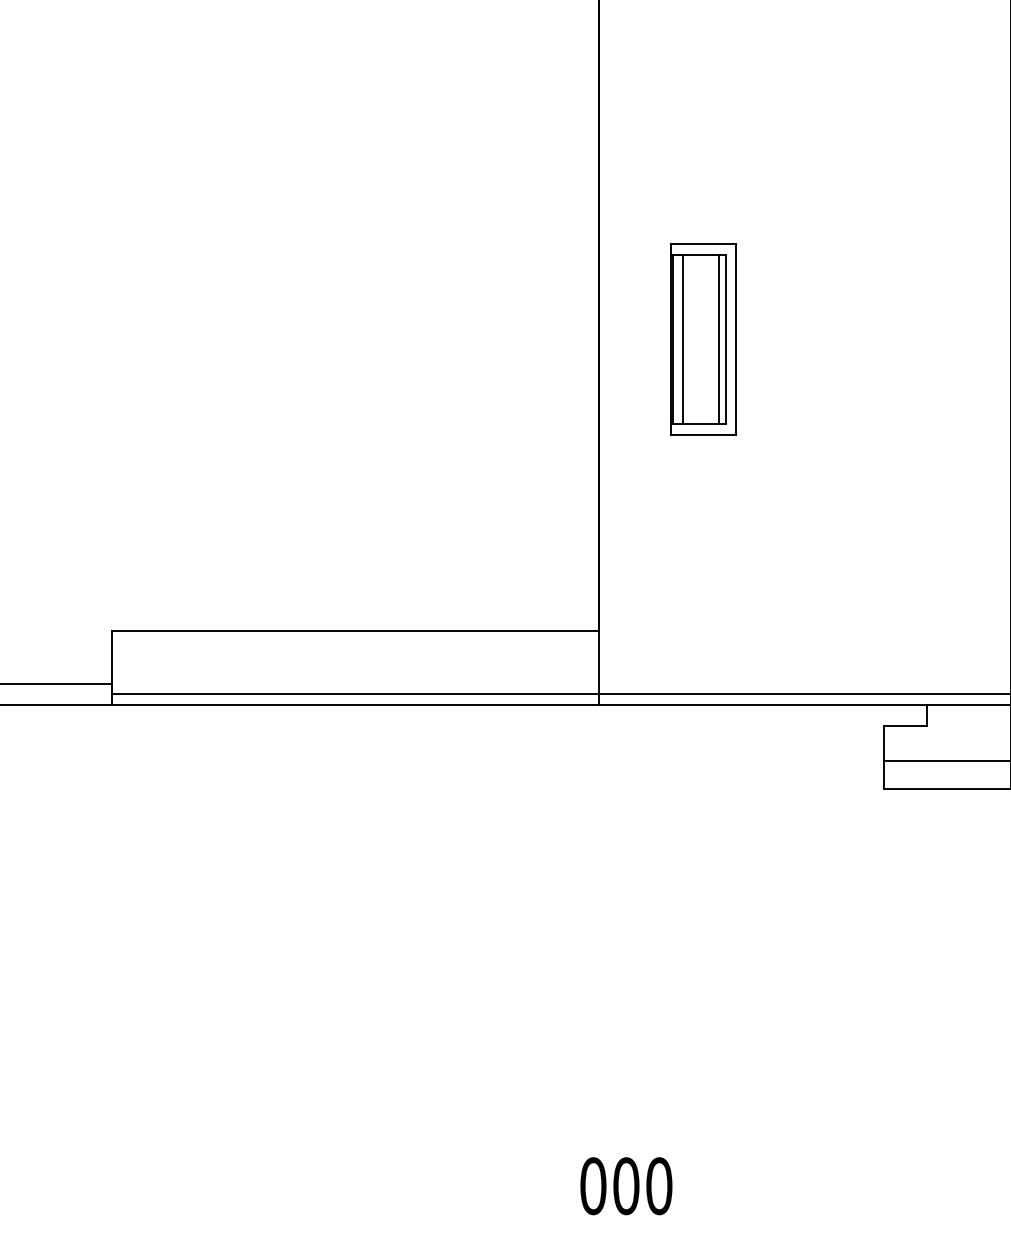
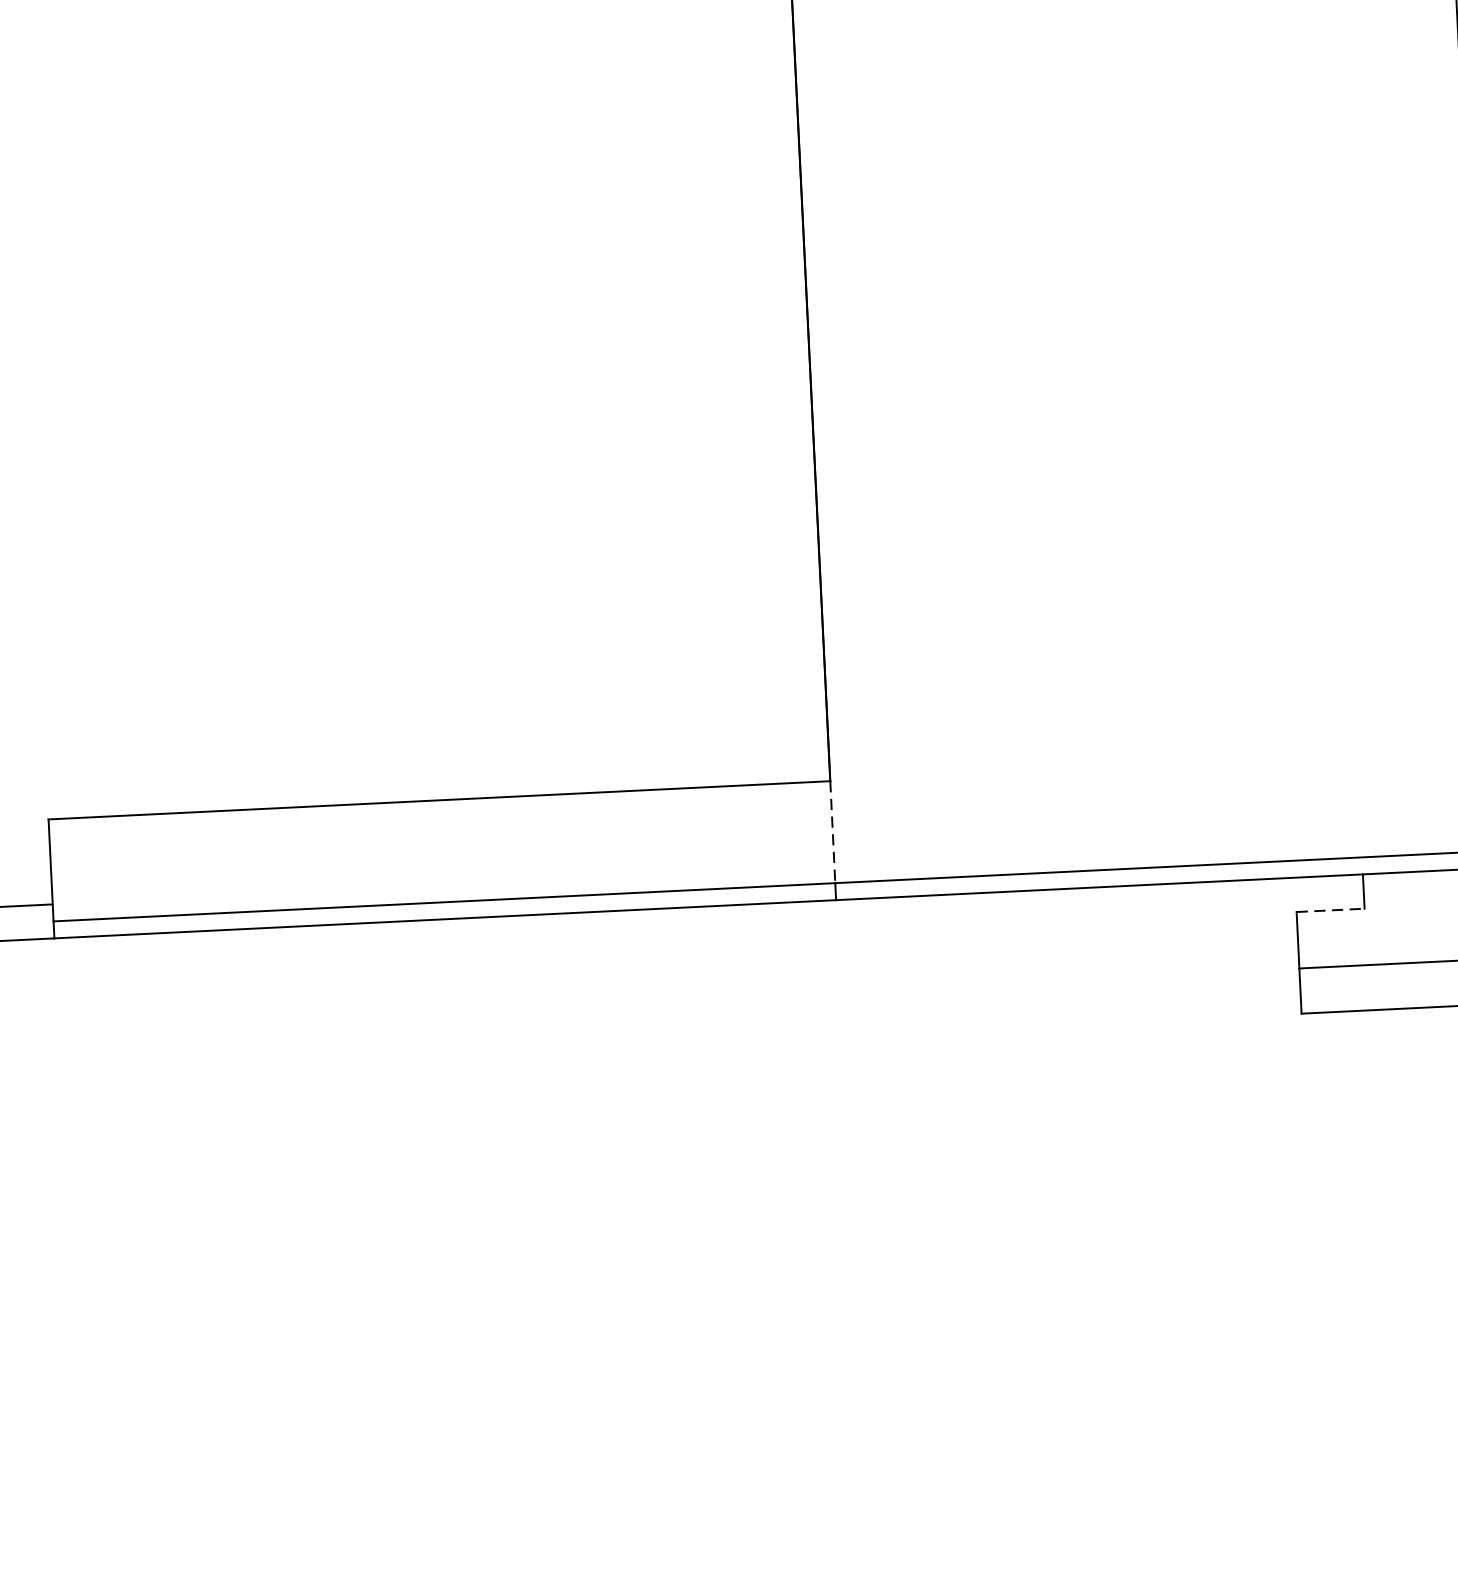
part: (703, 339) -> (975, 305), removed
line: (598, 662) -> (832, 832), solid -> dashed
line: (906, 726) -> (1332, 910), solid -> dashed

